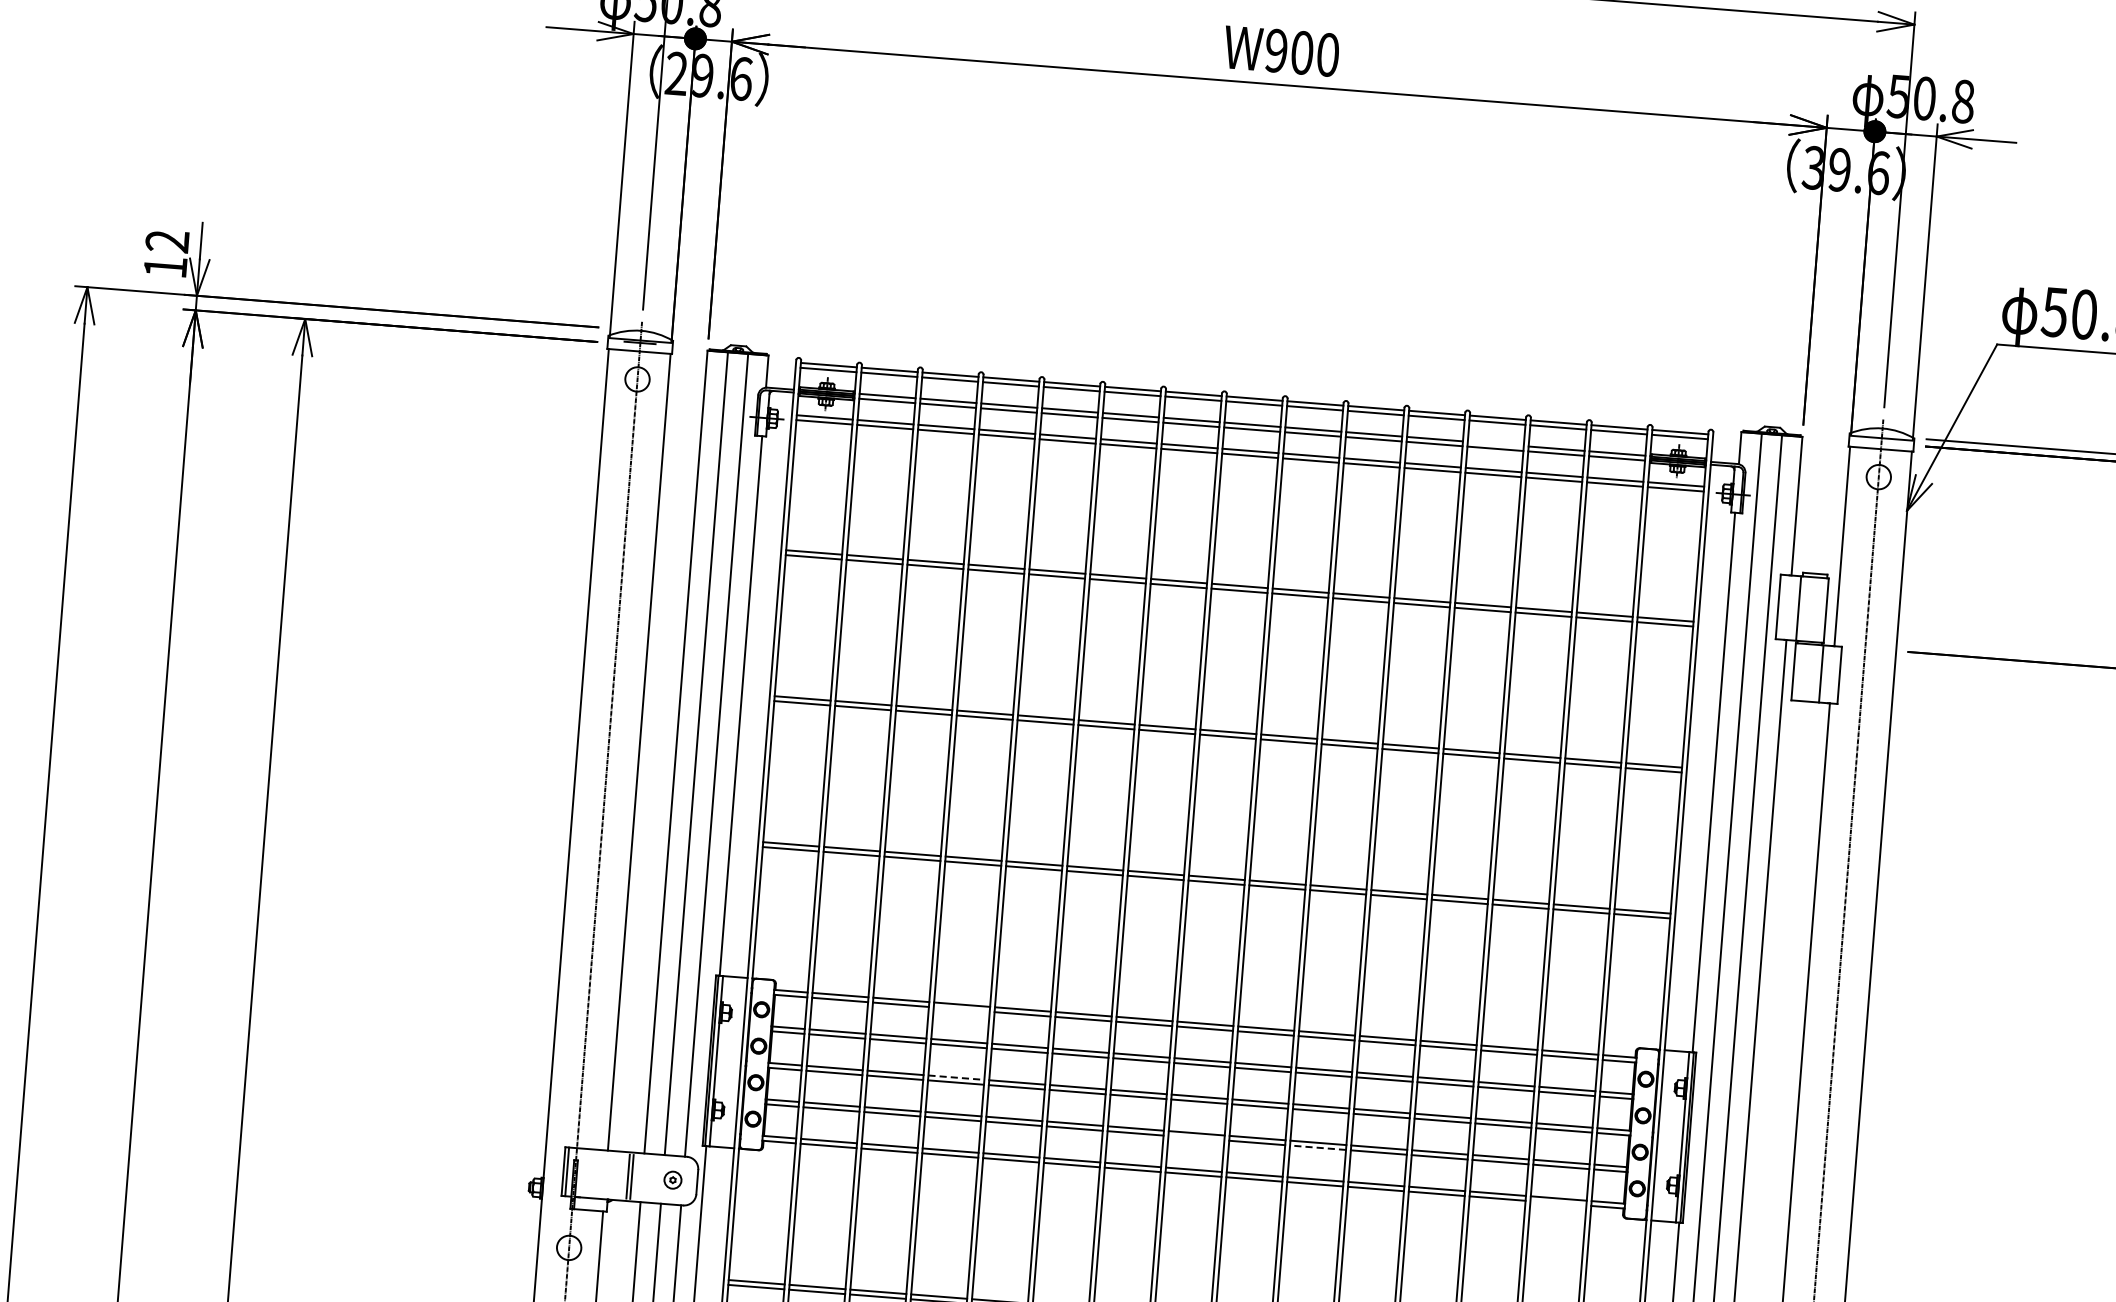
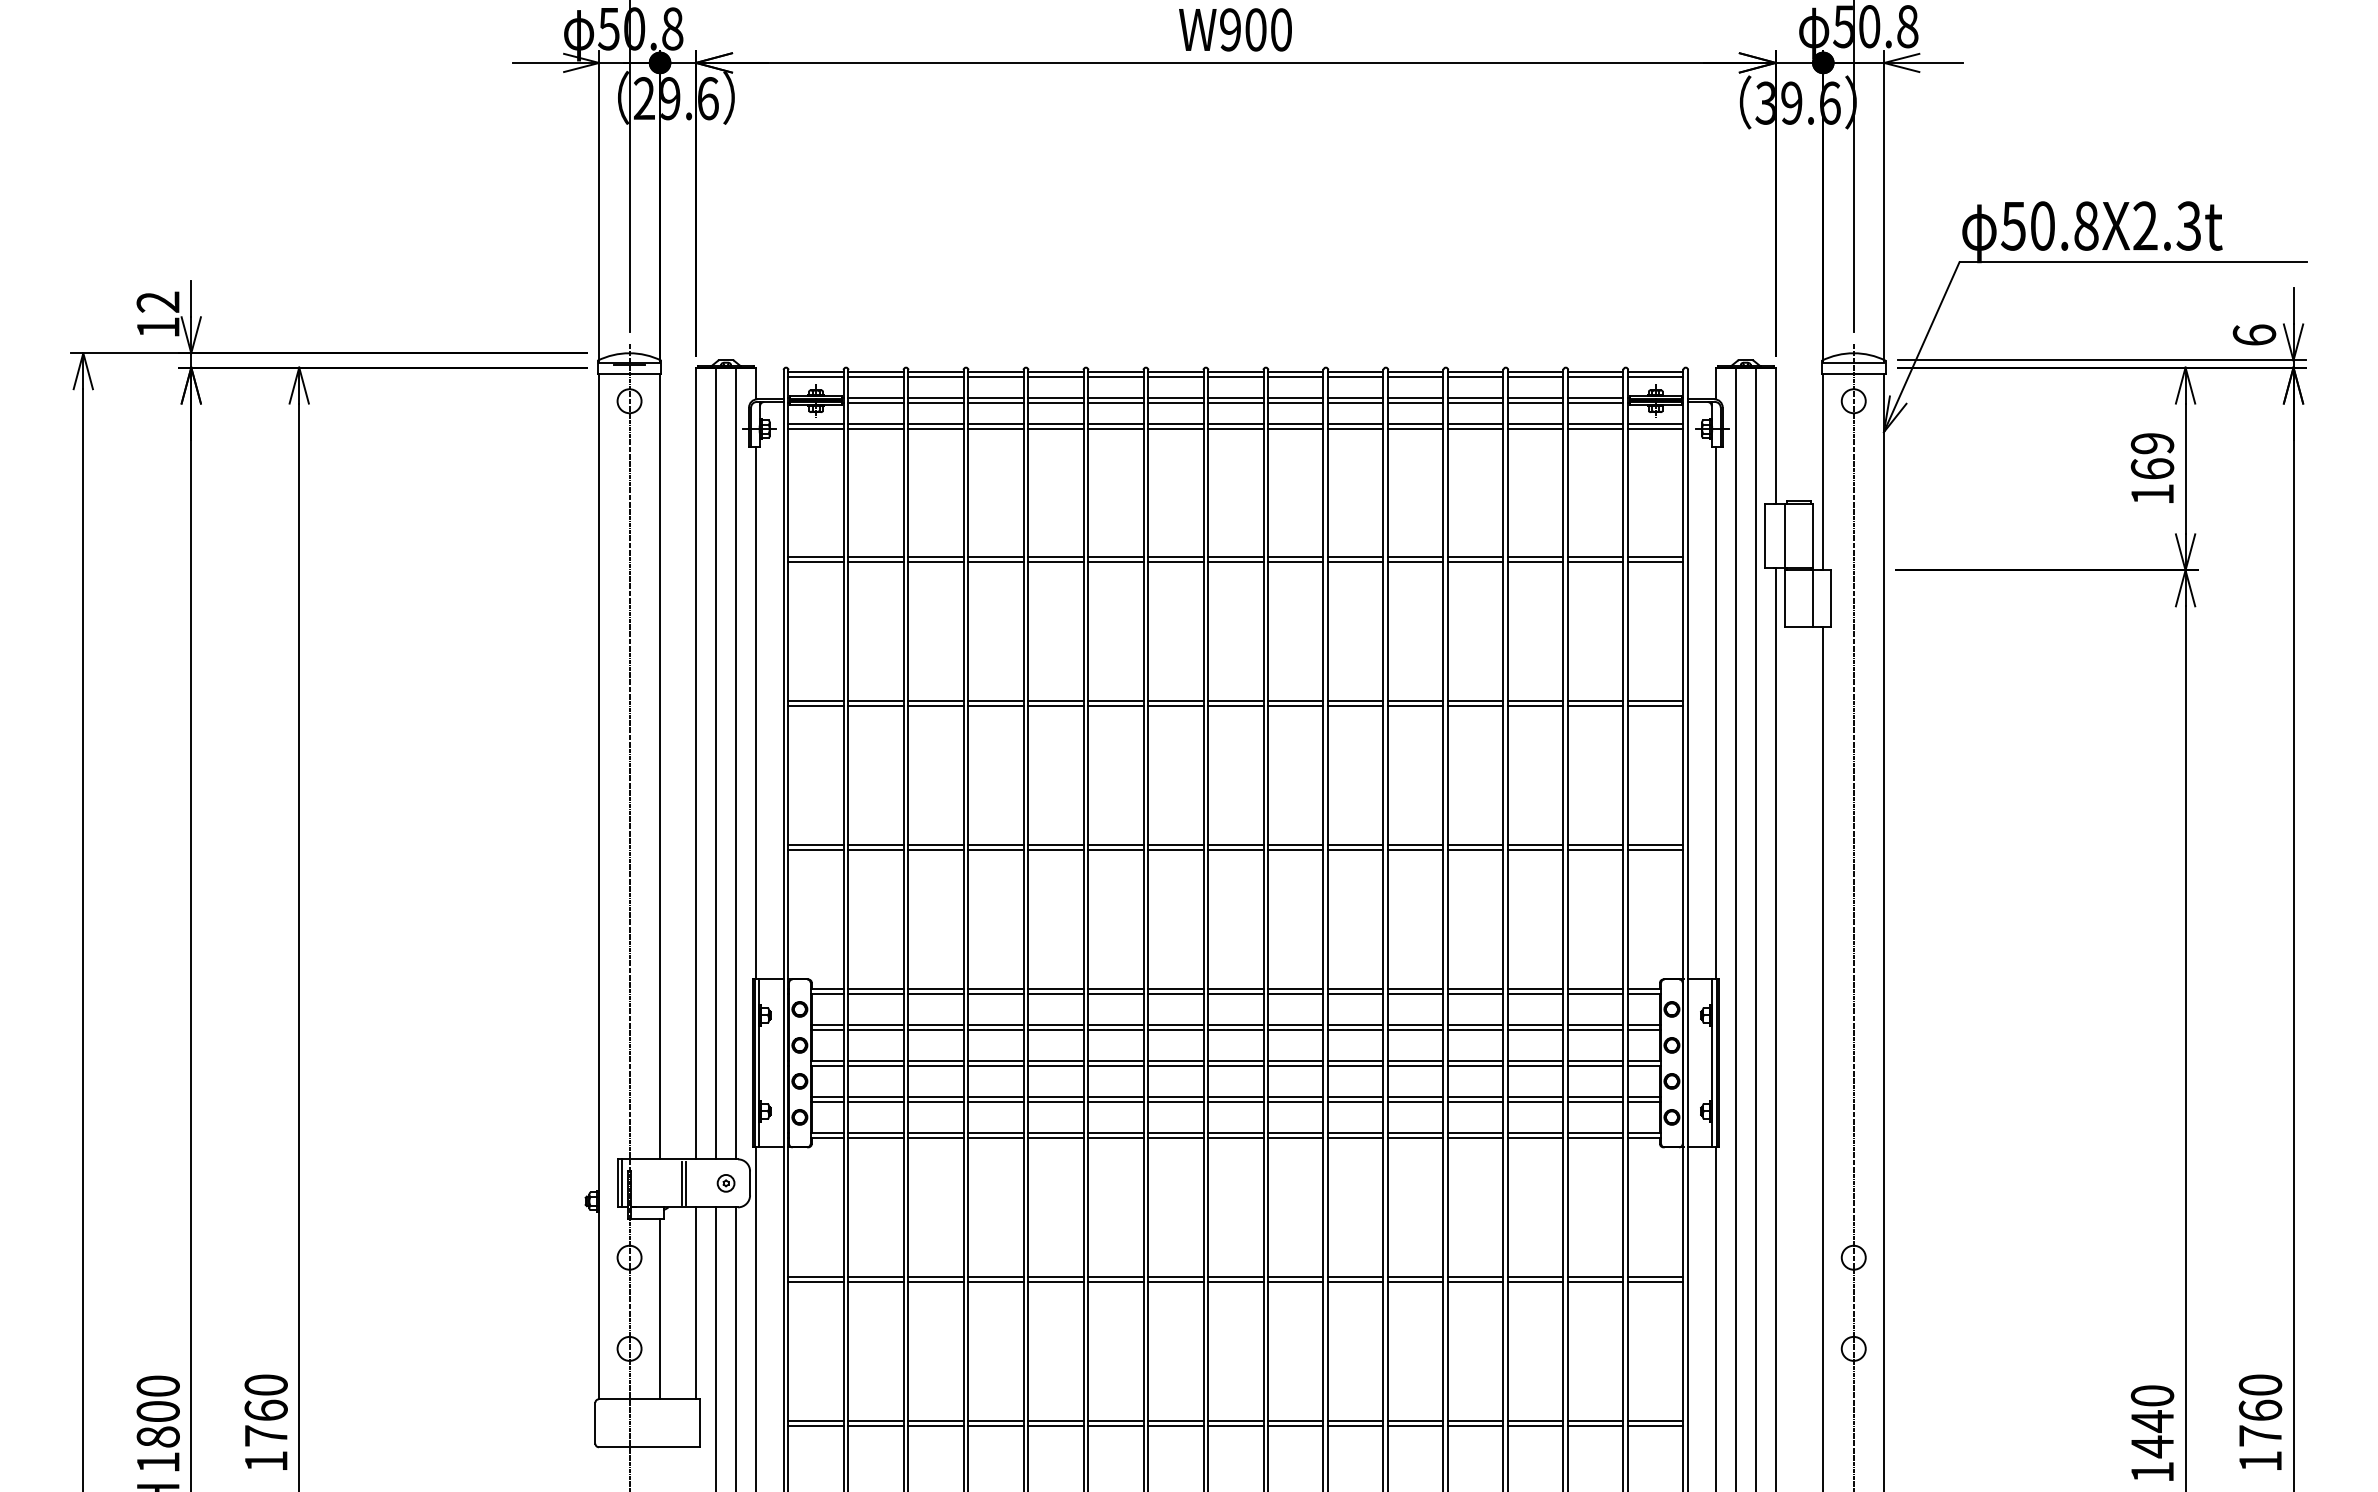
line: (1495, 444) -> (1475, 398), added
line: (961, 1009) -> (995, 993), added
line: (956, 1078) -> (996, 1061), dashed -> solid
line: (1196, 1137) -> (1235, 1101), added
line: (1317, 1147) -> (1355, 1101), dashed -> solid
line: (1558, 1203) -> (1595, 1137), added

